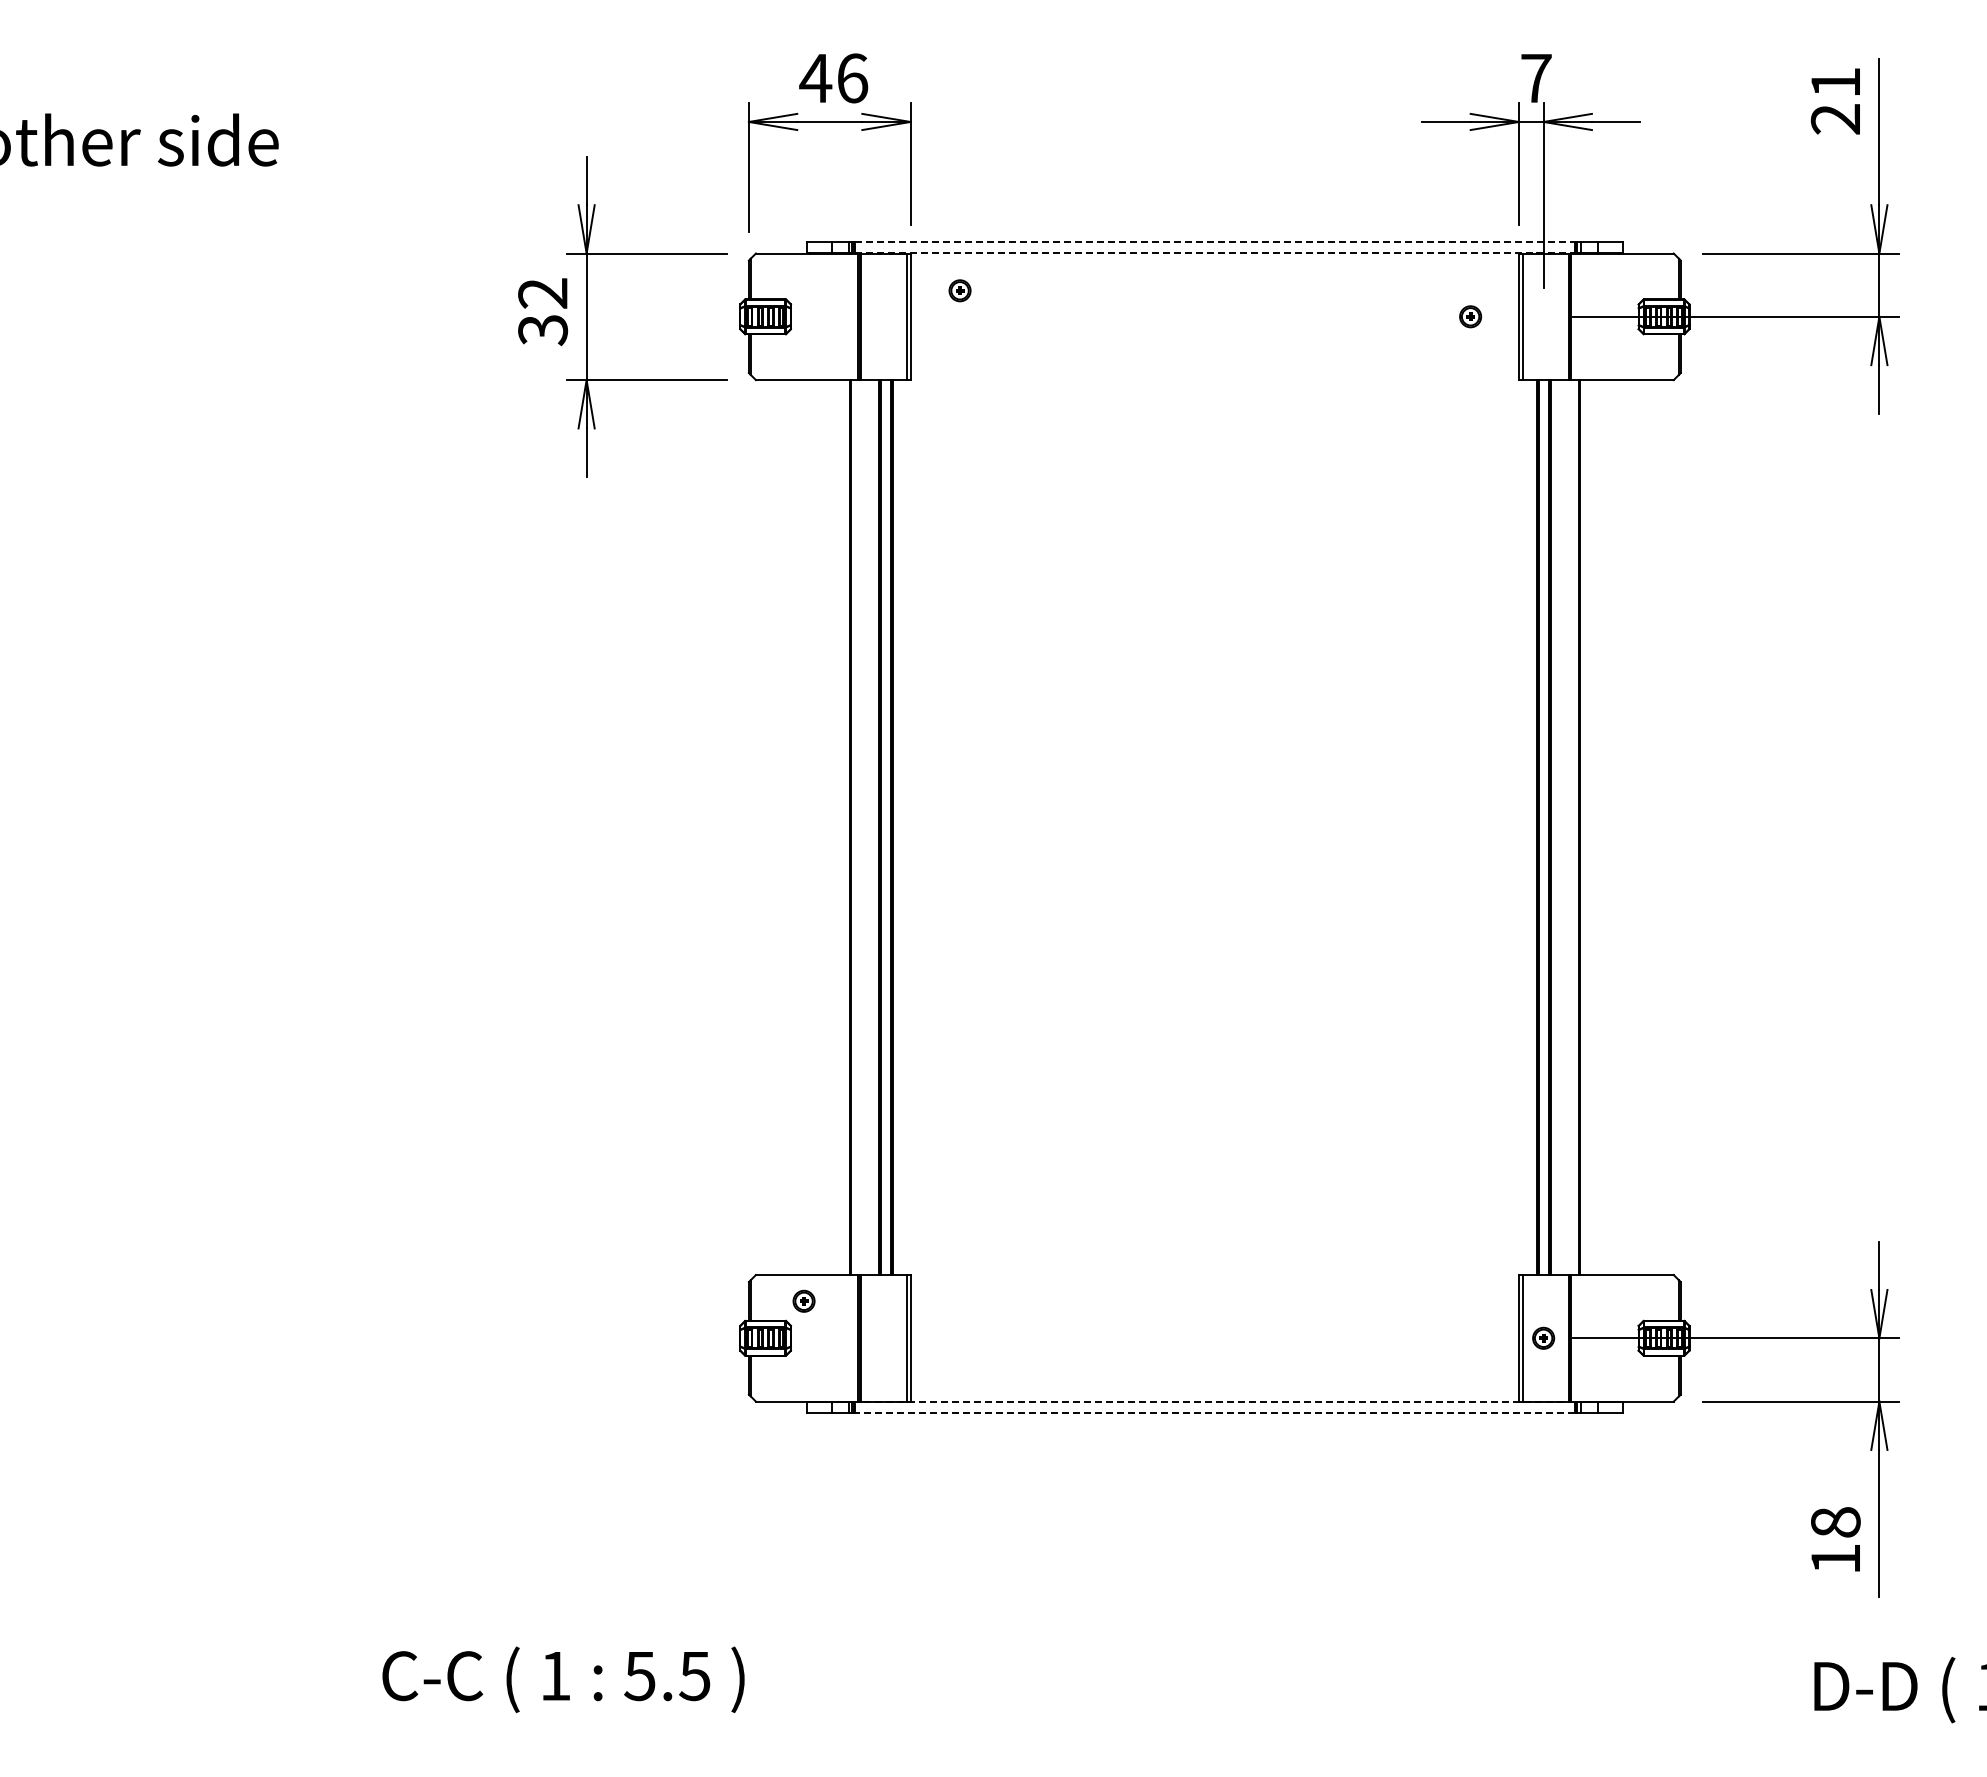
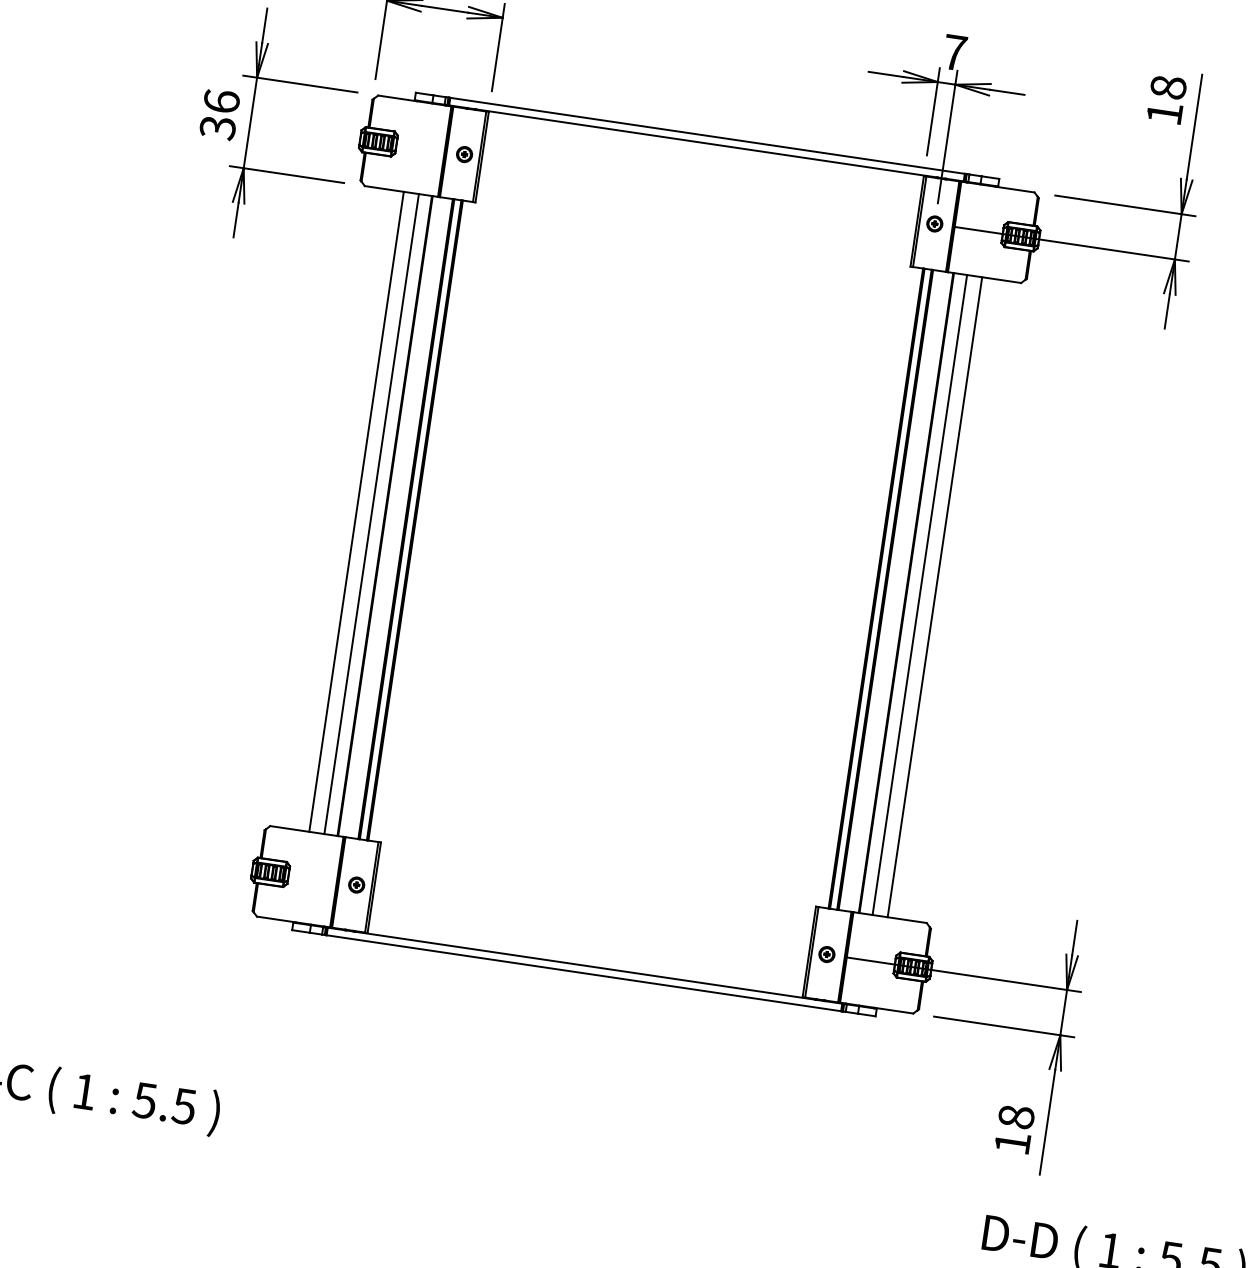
text: (1835, 100) -> (1166, 100), 21 -> 18
line: (1214, 242) -> (707, 136), dashed -> solid
line: (1214, 252) -> (706, 143), dashed -> solid
part: (959, 290) -> (464, 154), moved
text: (543, 292) -> (222, 101), 32 -> 36
part: (1470, 316) -> (934, 223), moved
line: (810, 827) -> (356, 511), added
line: (831, 827) -> (371, 514), added
line: (1598, 827) -> (920, 595), added
line: (1619, 827) -> (935, 597), added
part: (803, 1300) -> (356, 884), moved
line: (1214, 1402) -> (584, 965), dashed -> solid
line: (1214, 1413) -> (583, 973), dashed -> solid

